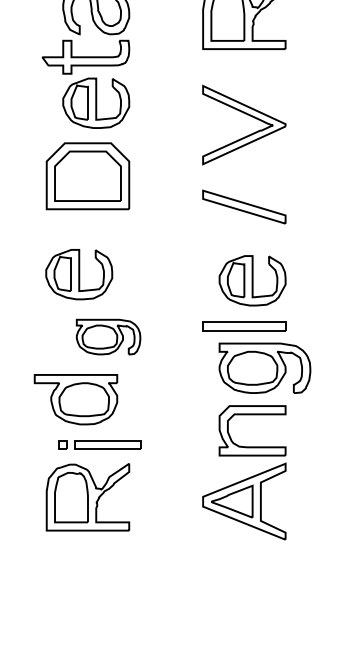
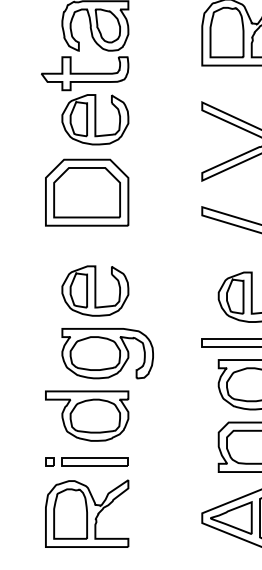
part: (79, 274) -> (95, 290), moved
part: (108, 336) -> (107, 352), size x1.43
part: (75, 399) -> (86, 415), moved
part: (99, 444) -> (86, 460), moved

